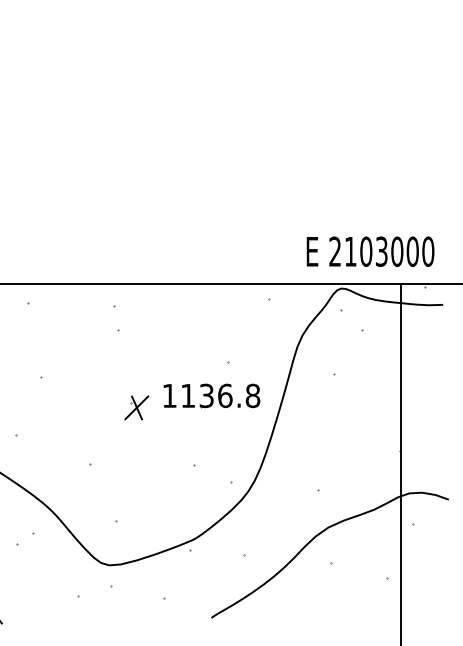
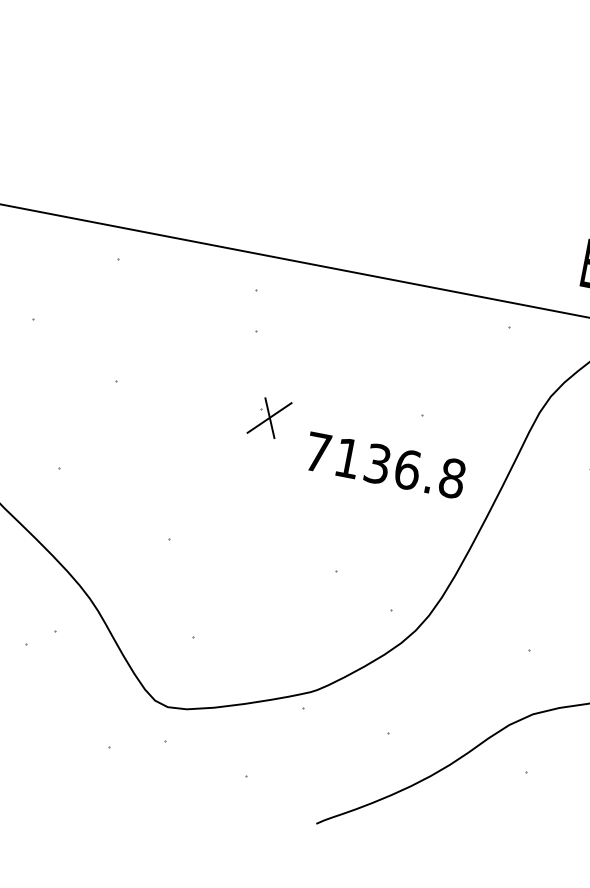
text: (169, 395) -> (317, 451), 1136.8 -> 7136.8
part: (136, 407) -> (269, 417), moved

